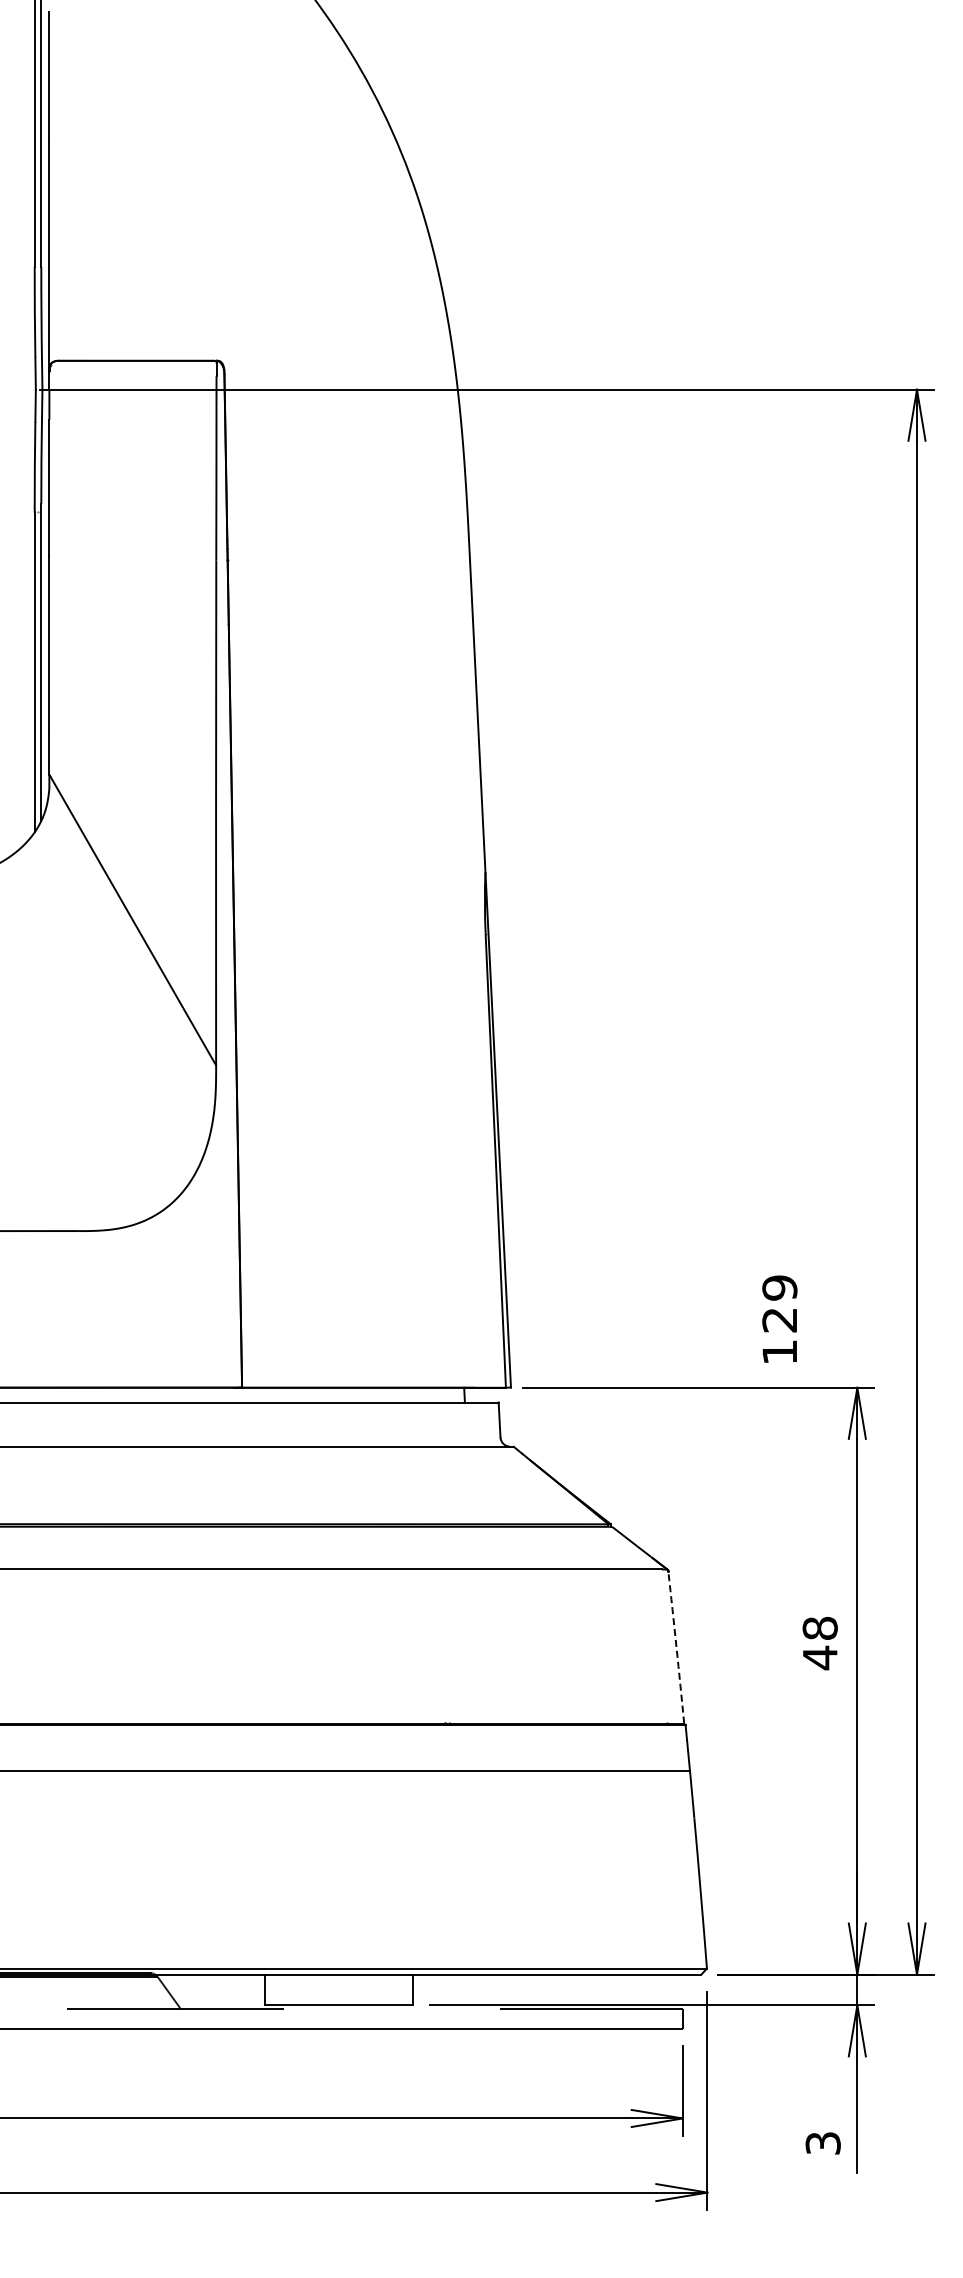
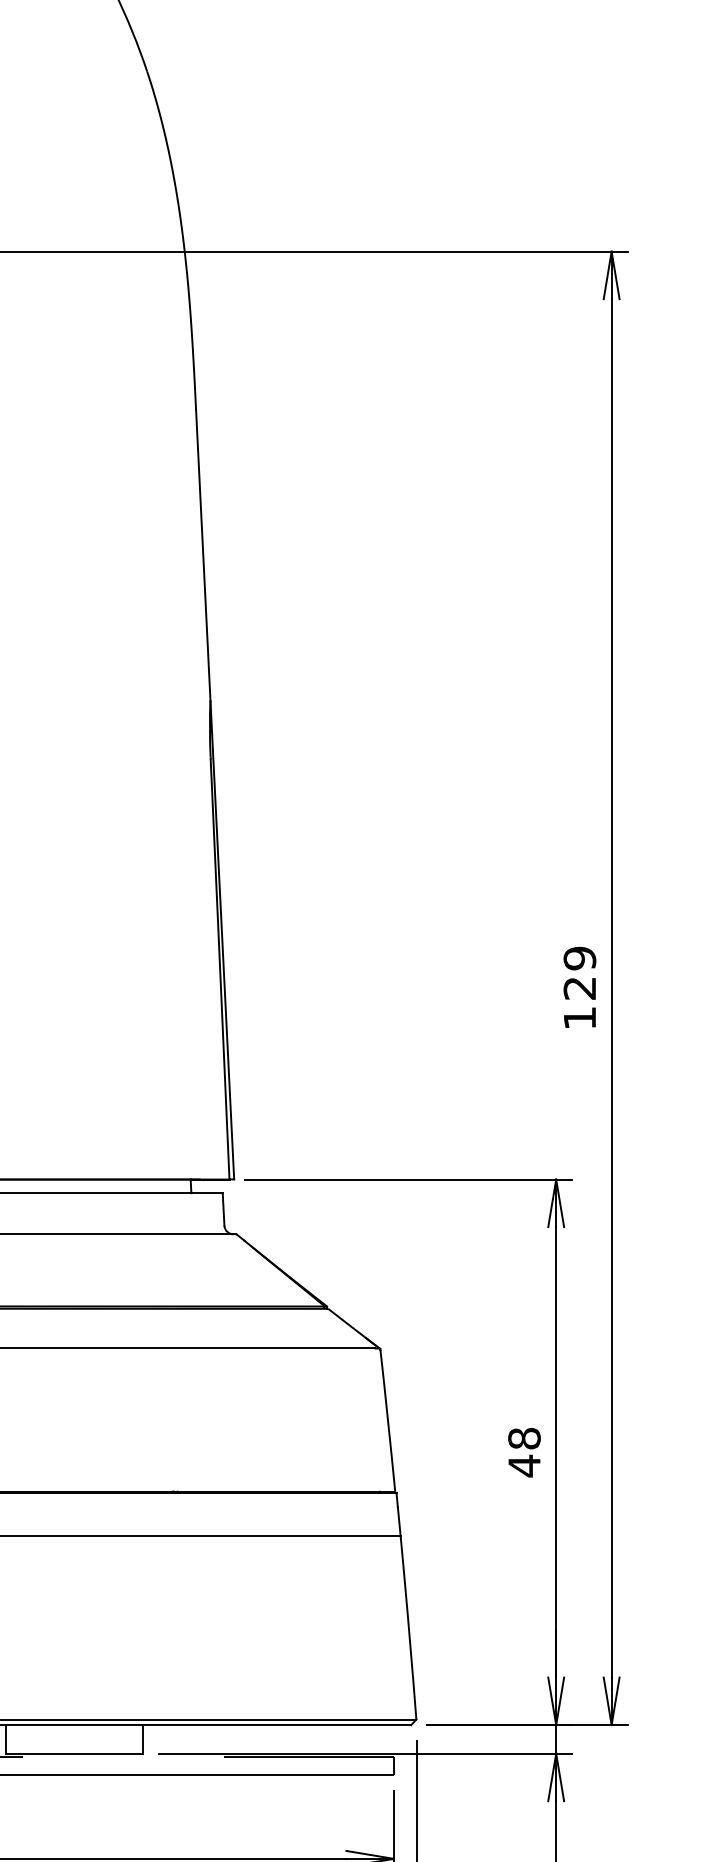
text: (779, 1318) -> (579, 986), moved
text: (819, 1643) -> (523, 1452), moved
arc: (676, 1647) -> (388, 1421), dashed -> solid

